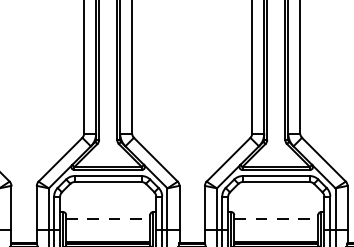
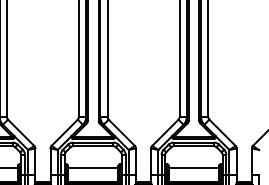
line: (108, 219) -> (93, 168), dashed -> solid
line: (277, 219) -> (194, 168), dashed -> solid

